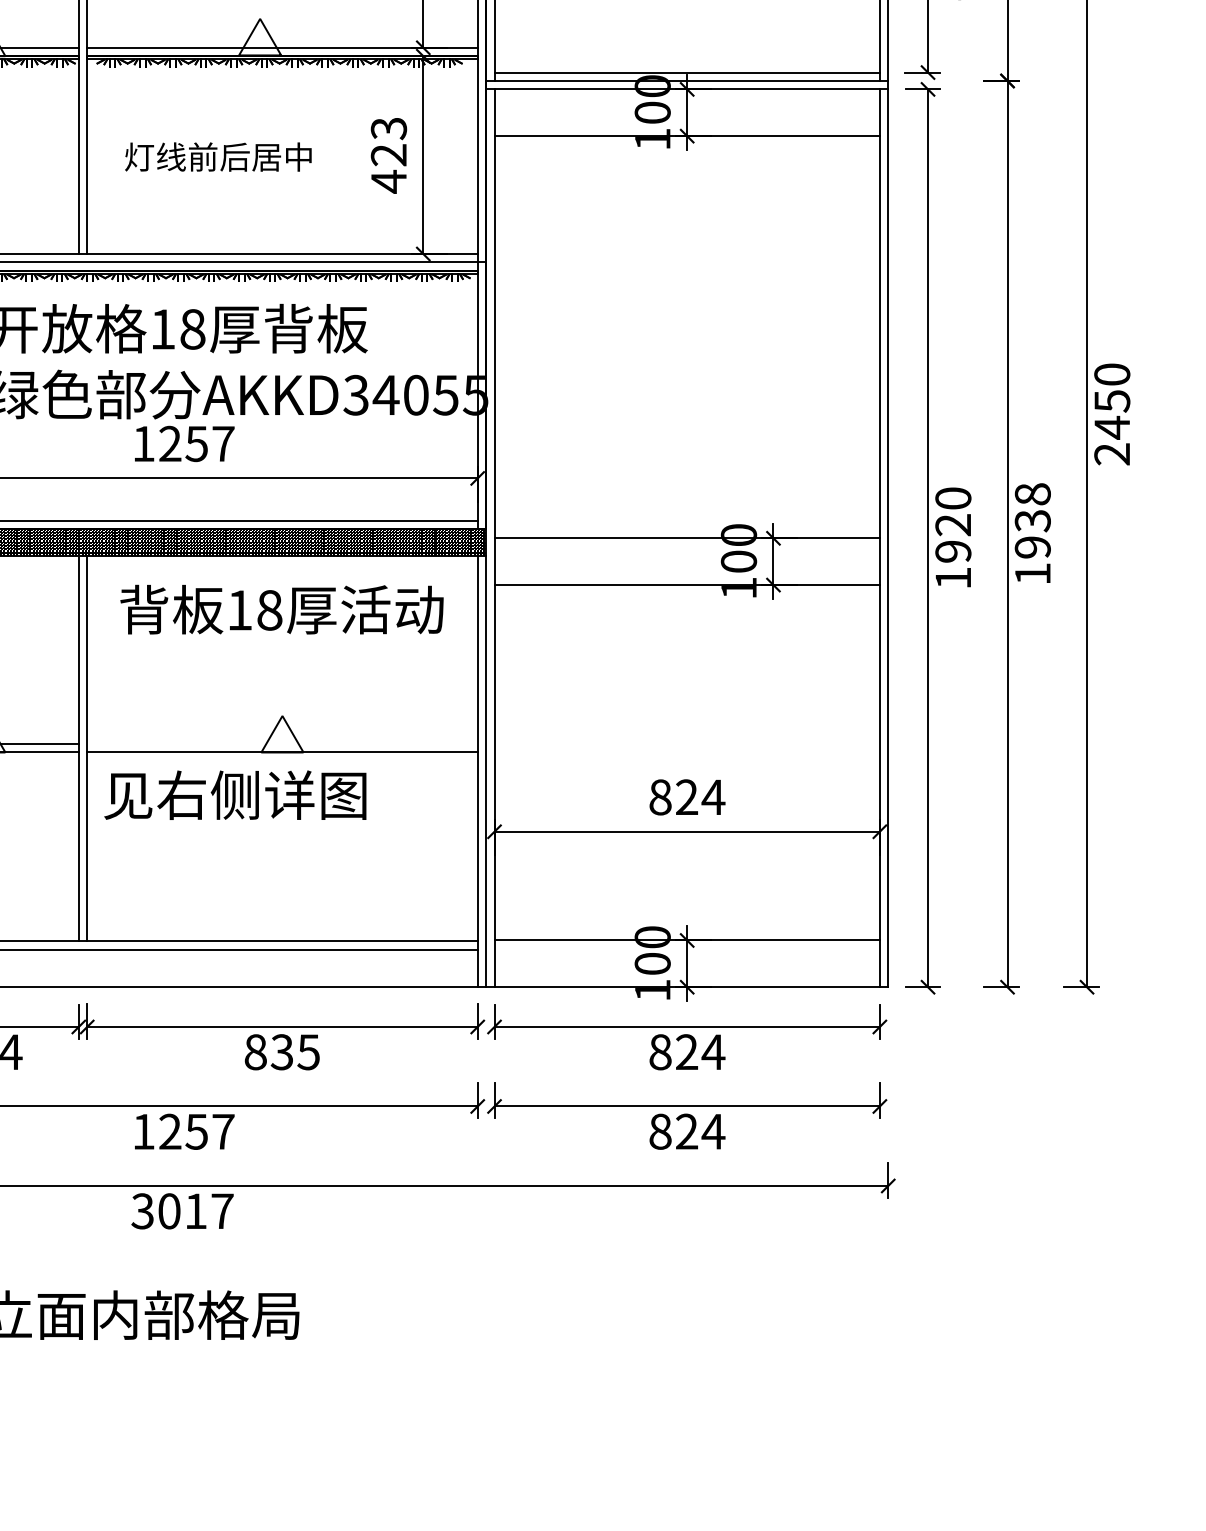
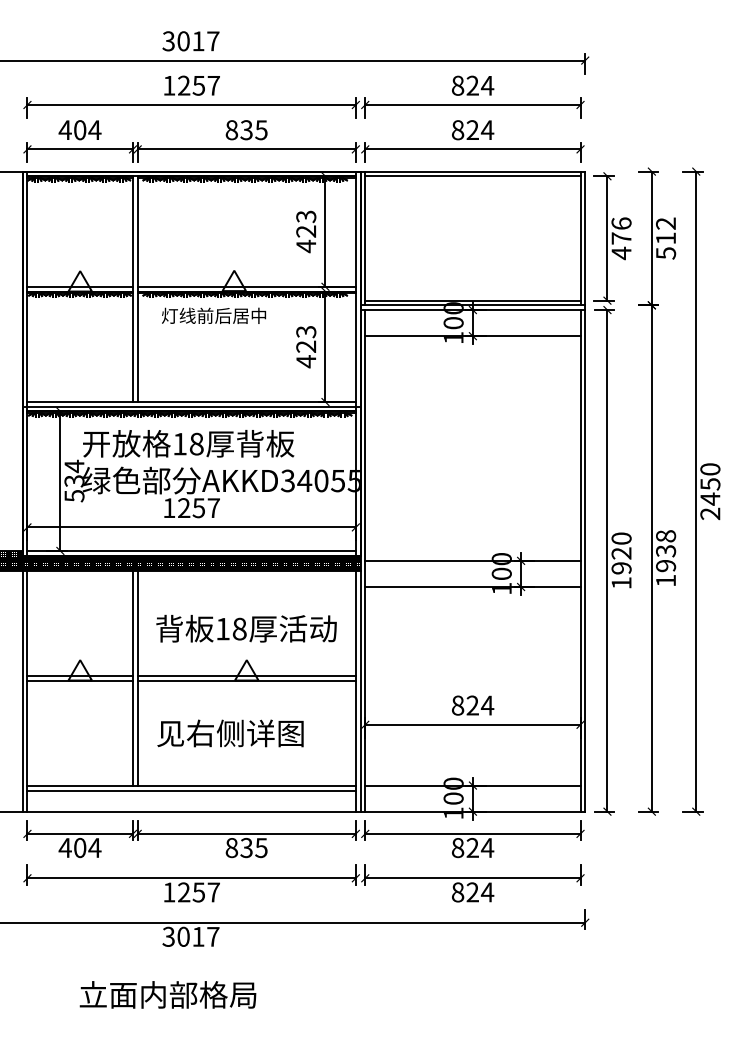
text: (219, 156) -> (214, 315), moved
text: (281, 609) -> (246, 628), moved
line: (281, 743) -> (246, 675), added
text: (235, 795) -> (230, 733), moved

